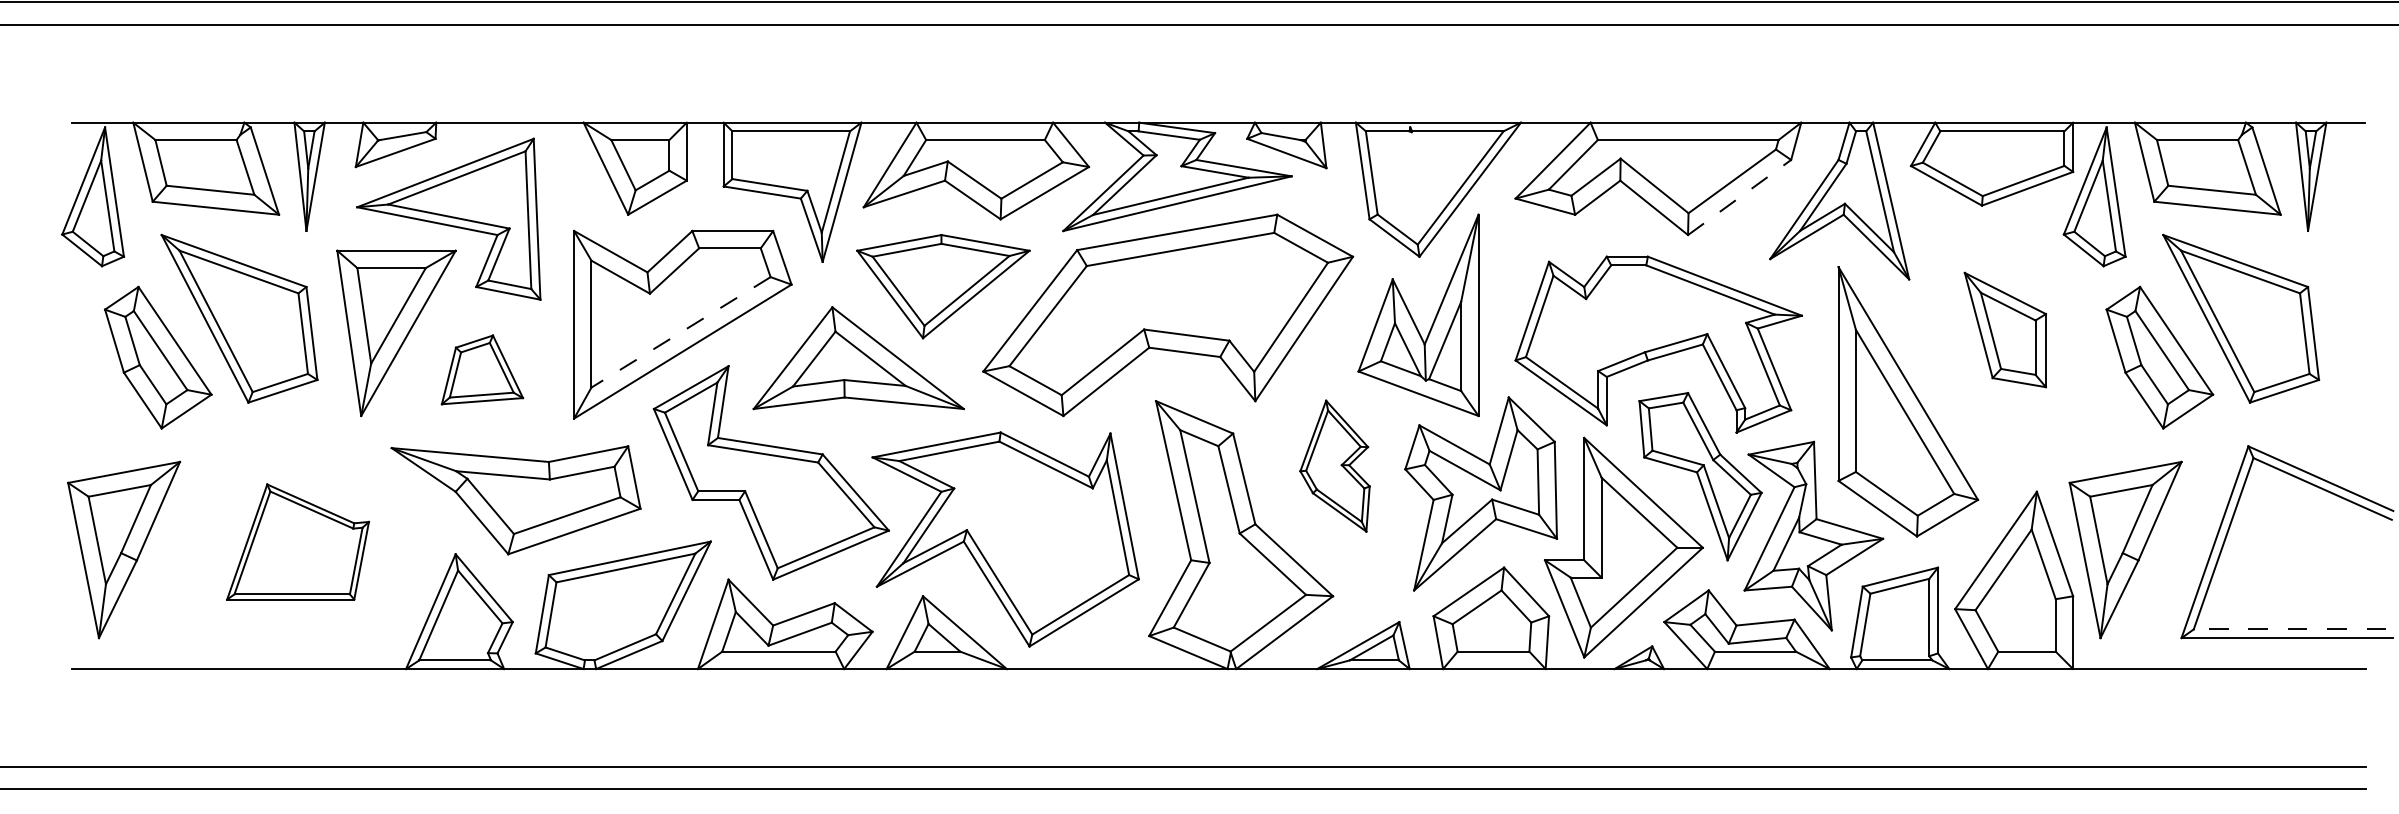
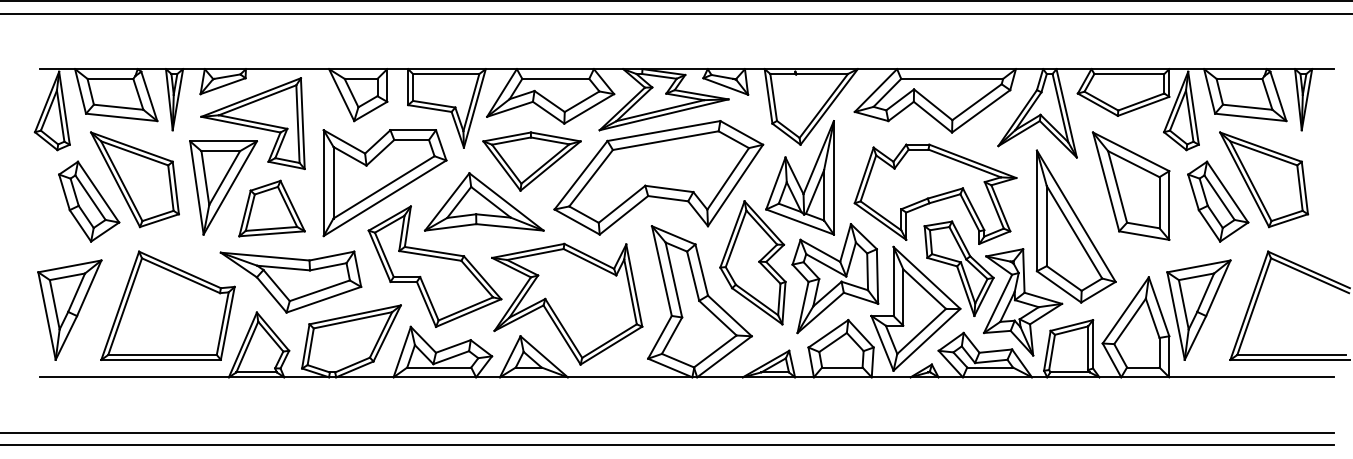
line: (1740, 197) -> (981, 111), dashed -> solid
part: (2004, 328) -> (1130, 185), size x1.67
line: (680, 332) -> (383, 187), dashed -> solid
part: (481, 369) -> (271, 208), size x1.43
part: (1334, 465) -> (752, 262), size x1.67
part: (297, 541) -> (167, 305), size x1.67
line: (2289, 628) -> (1291, 354), dashed -> solid

